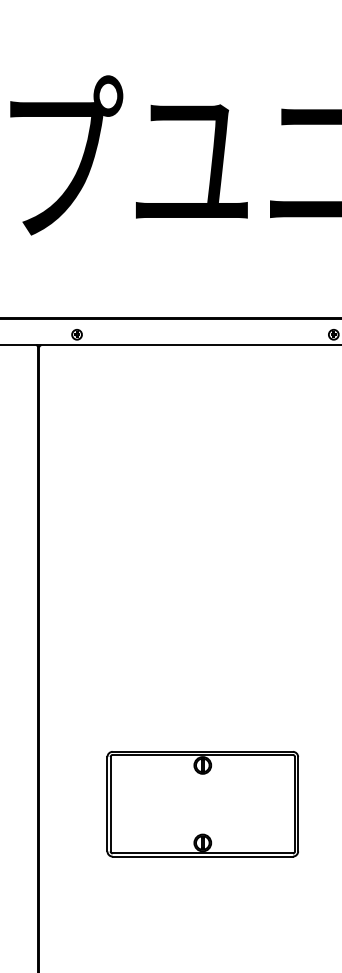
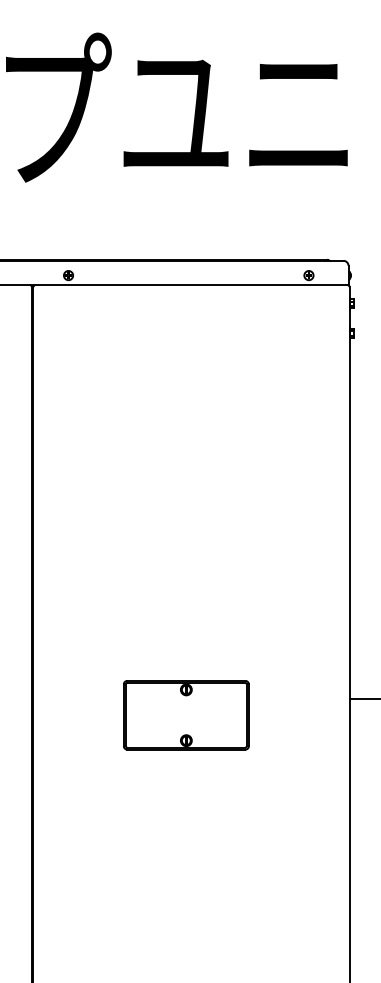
part: (203, 804) -> (186, 715), size x0.7

